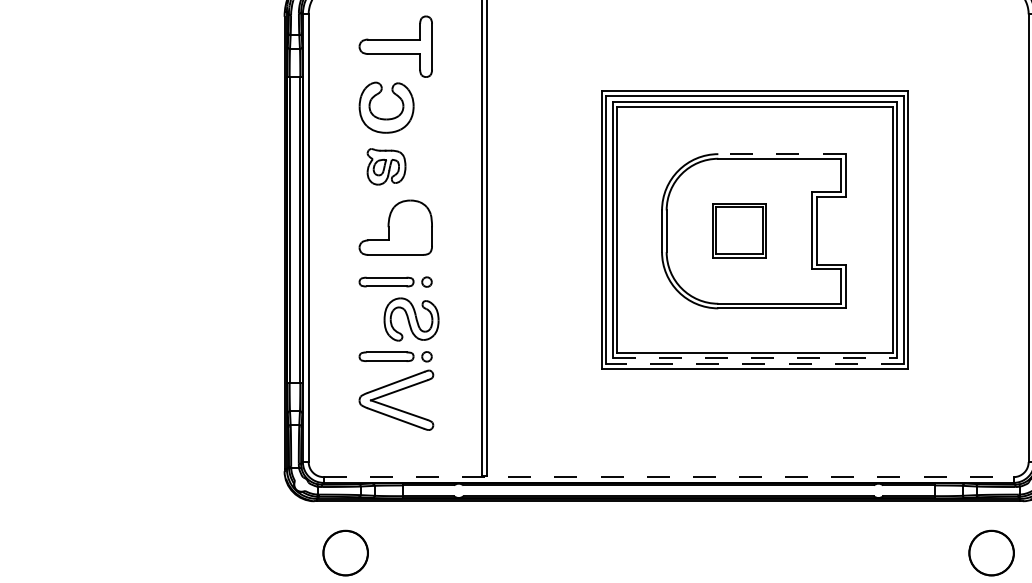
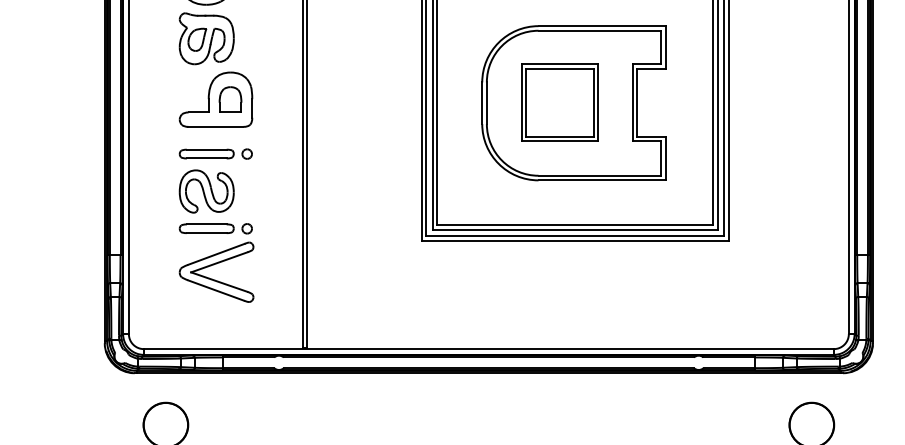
line: (781, 154) -> (601, 26), dashed -> solid
part: (386, 166) -> (206, 38), size x1.43
part: (410, 227) -> (230, 99), added
part: (739, 230) -> (559, 102), size x1.43
part: (411, 319) -> (206, 191), moved
line: (755, 357) -> (575, 229), dashed -> solid
line: (755, 364) -> (575, 236), dashed -> solid
line: (668, 477) -> (488, 349), dashed -> solid

